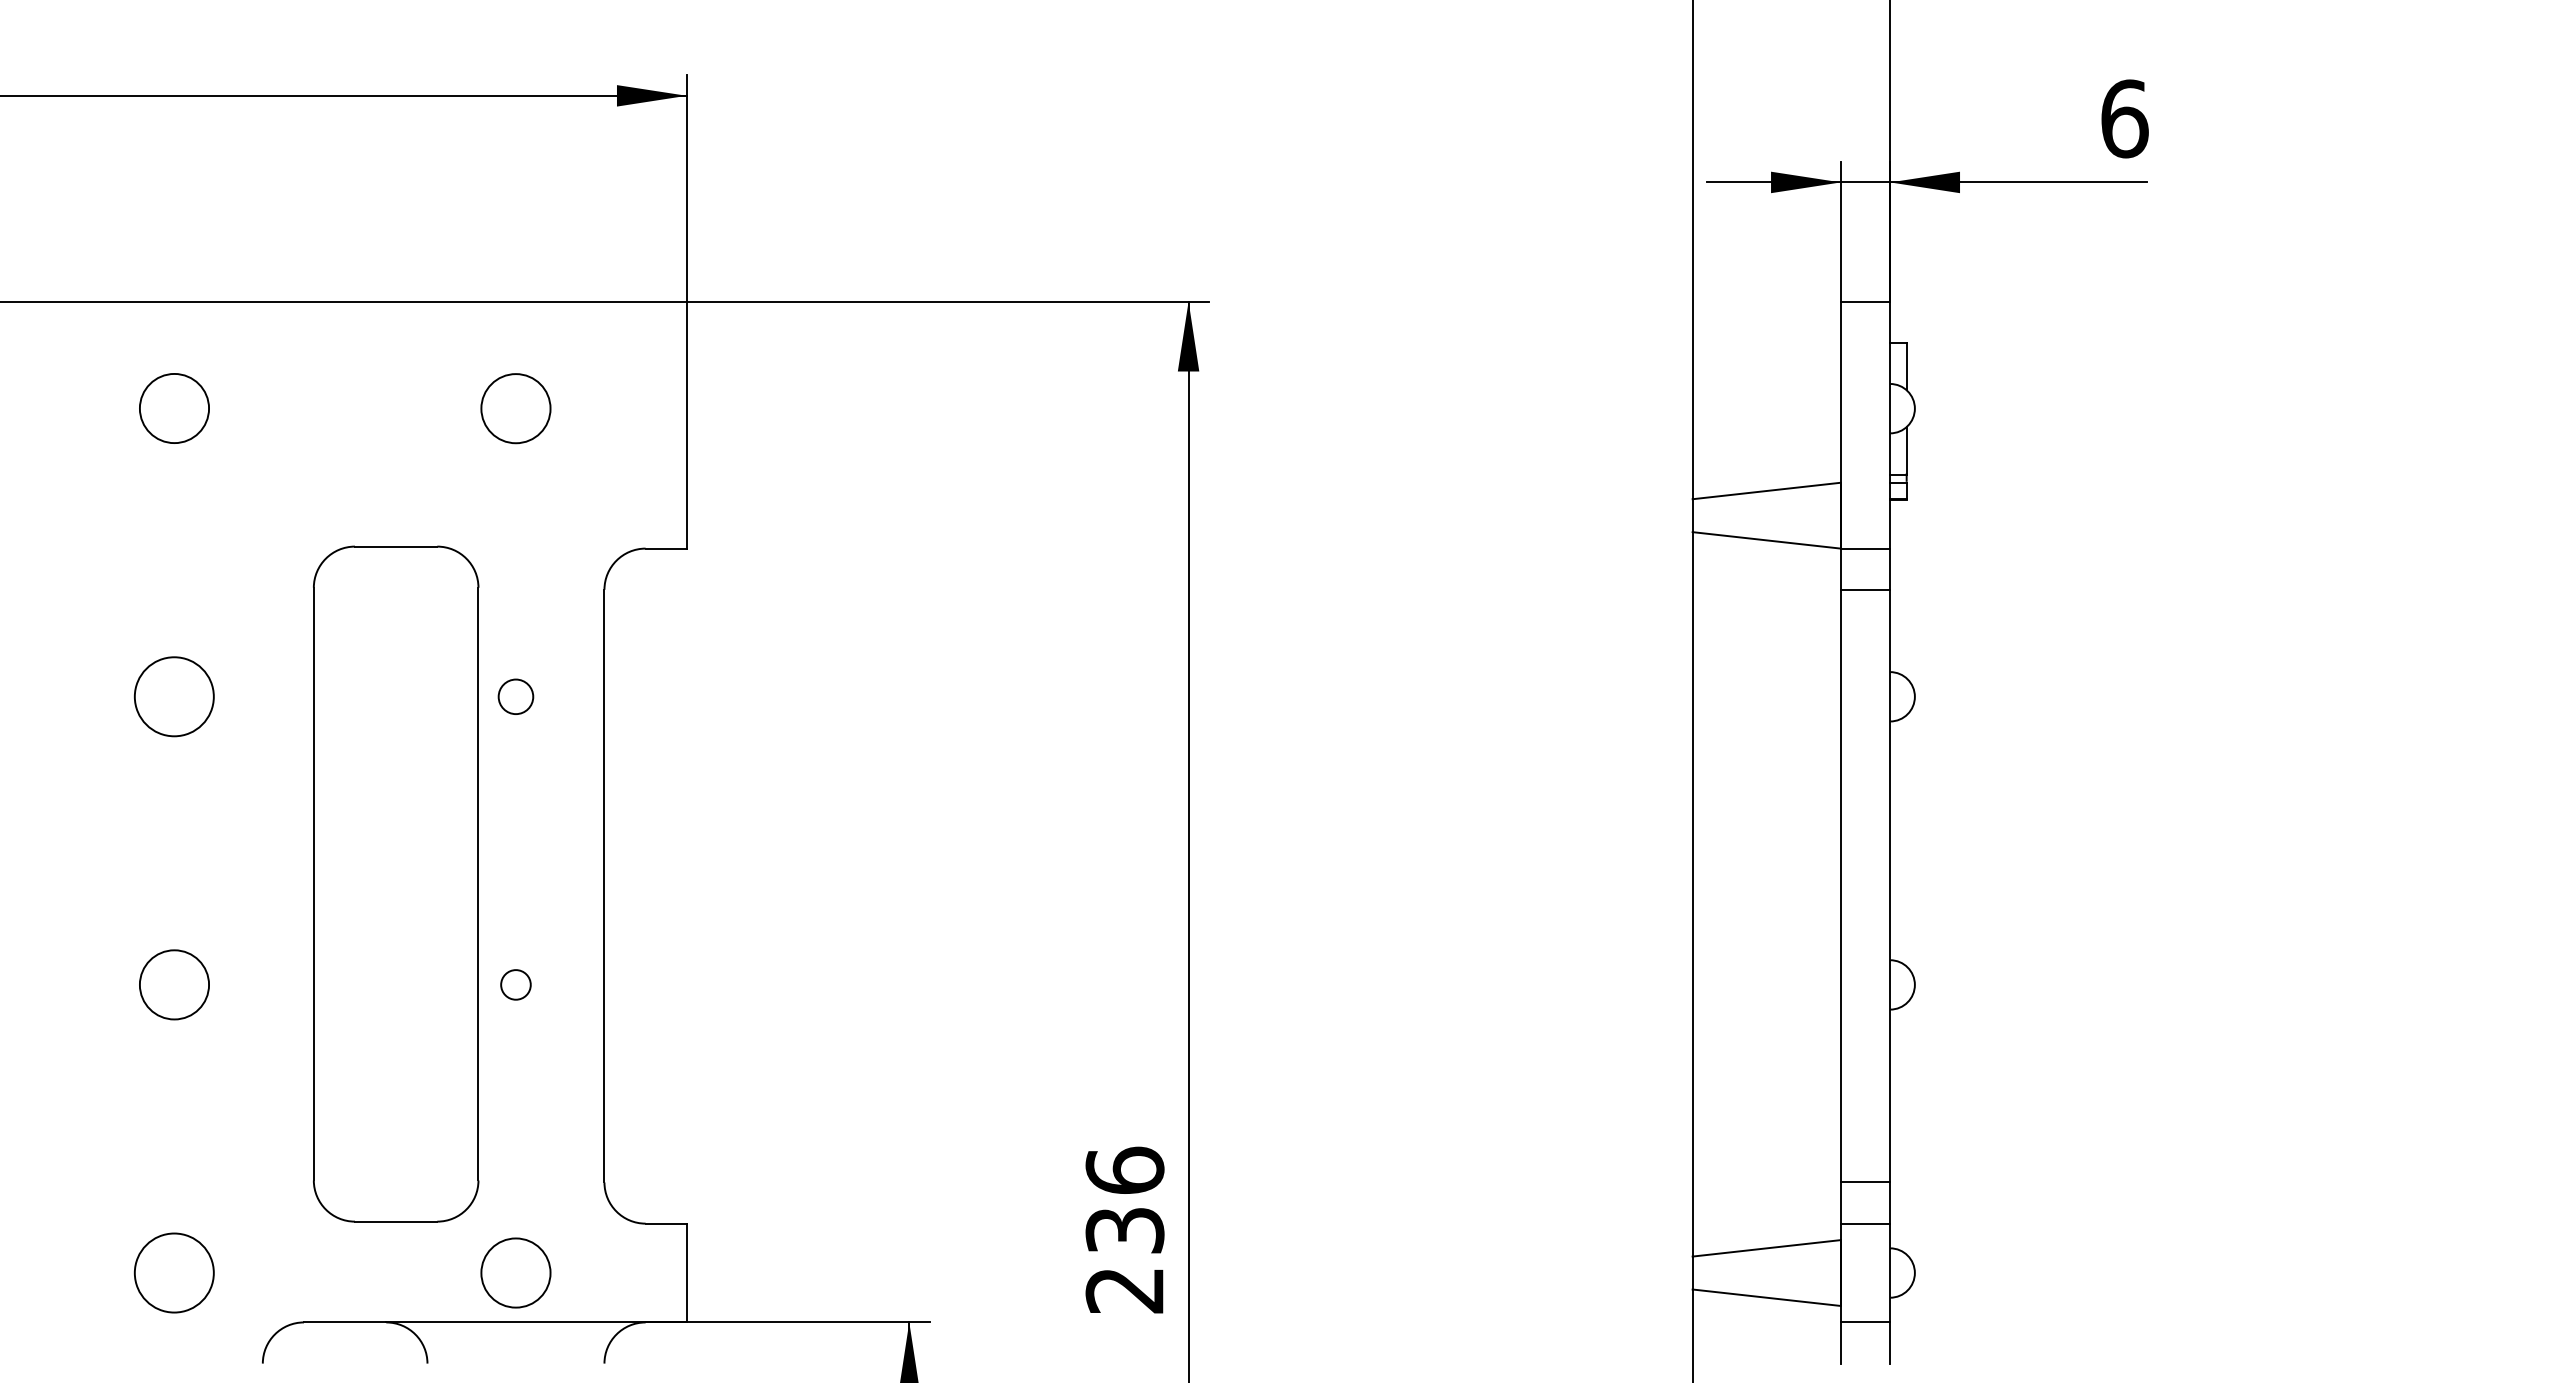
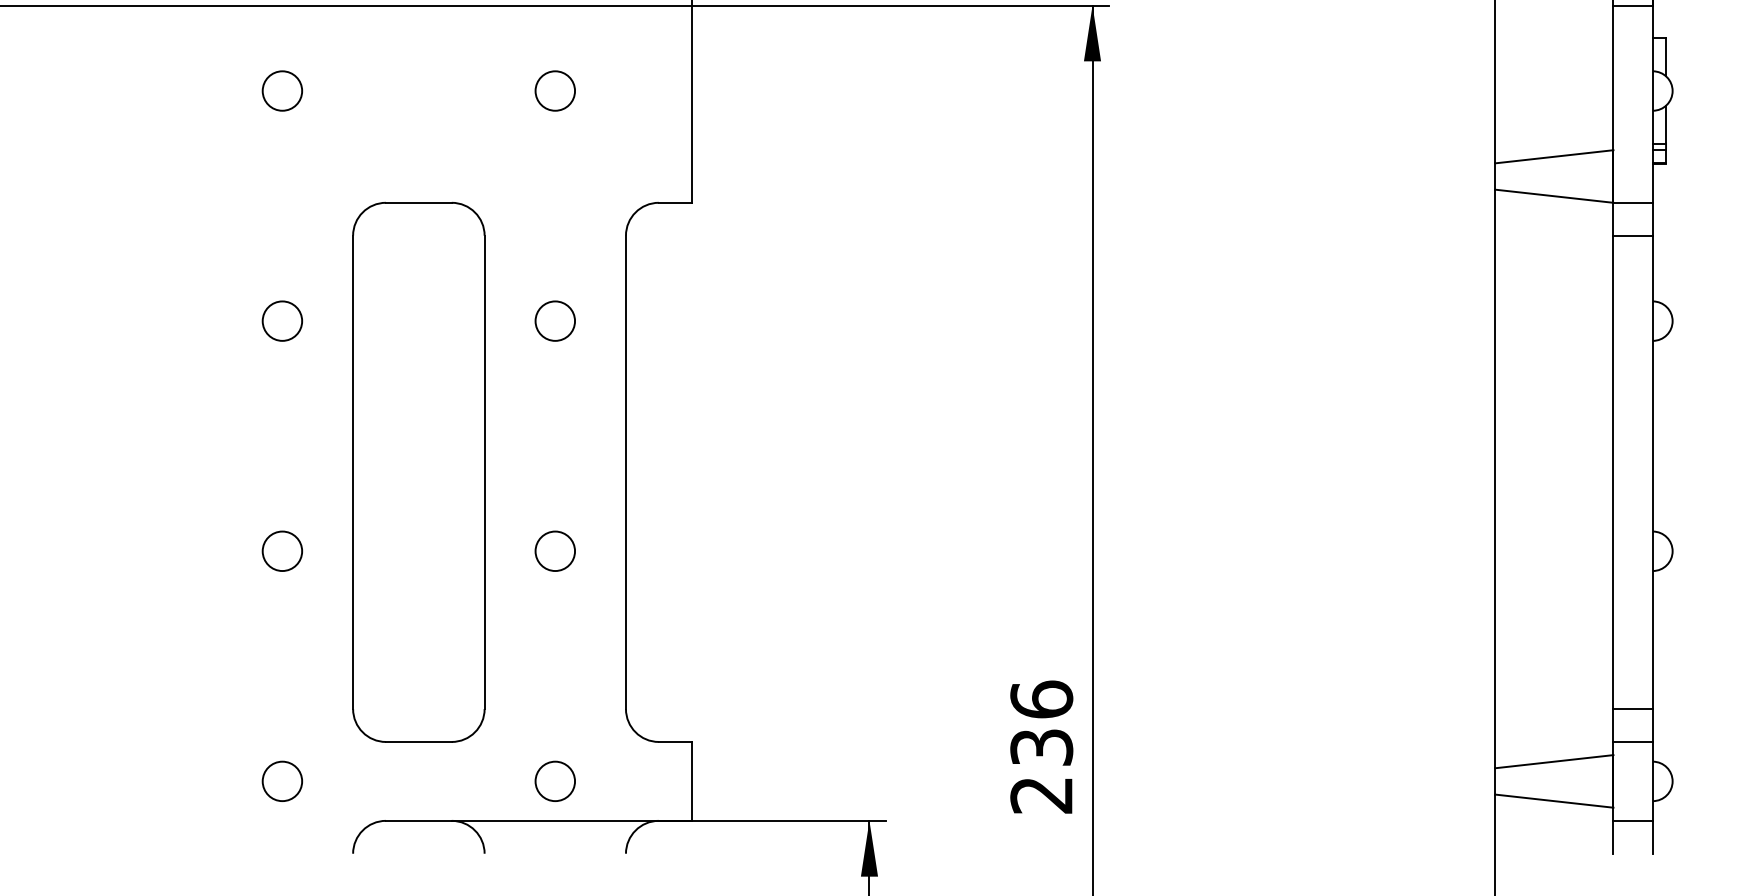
circle: (173, 408) -> (281, 90), size x0.71
circle: (515, 408) -> (554, 90), size x0.71
circle: (174, 696) -> (282, 320), size x0.62
circle: (515, 696) -> (554, 320), size x1.43
part: (396, 883) -> (419, 471), moved
circle: (173, 984) -> (281, 550), size x0.71
circle: (515, 984) -> (554, 550), size x1.67
circle: (174, 1272) -> (282, 780), size x0.62
circle: (515, 1272) -> (554, 780), size x0.71

